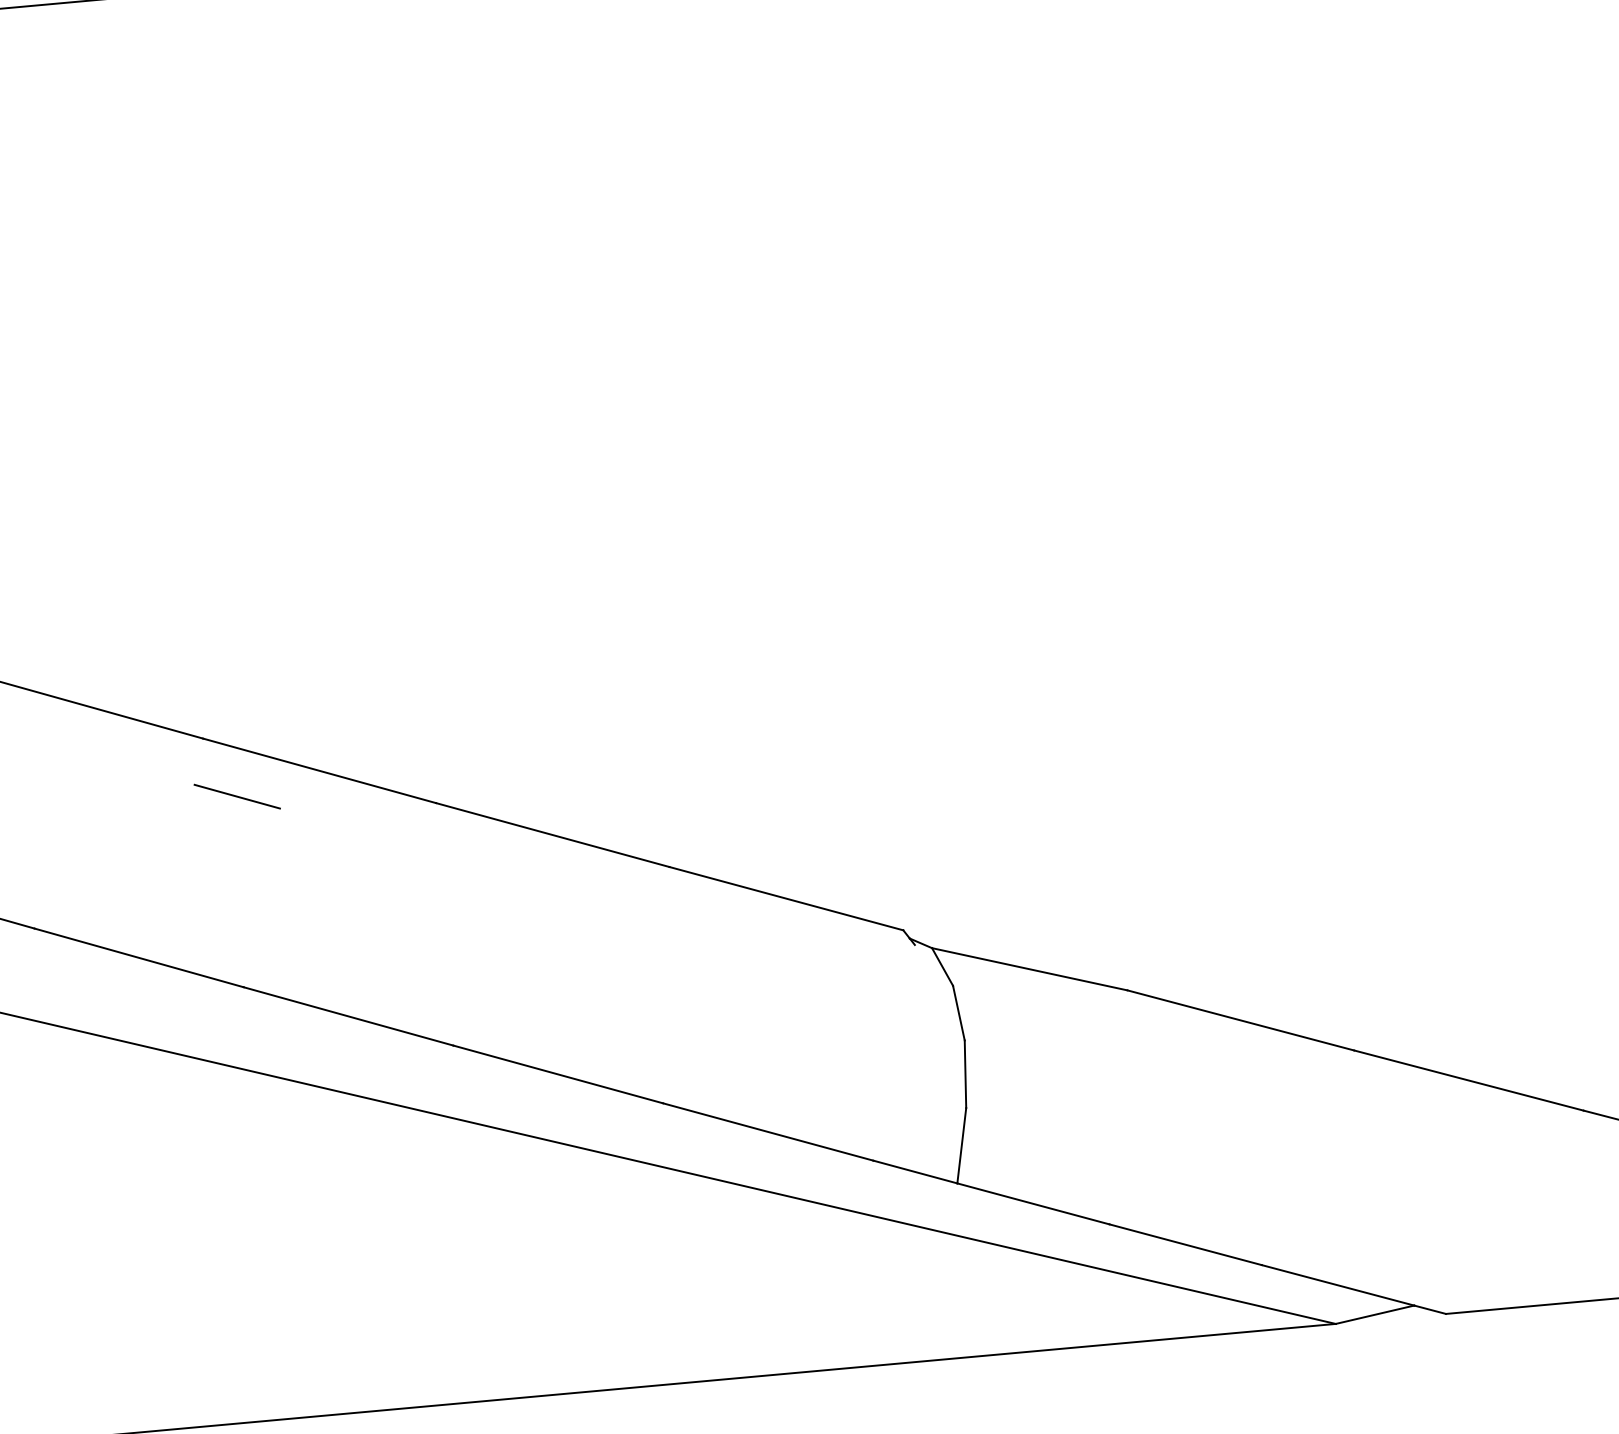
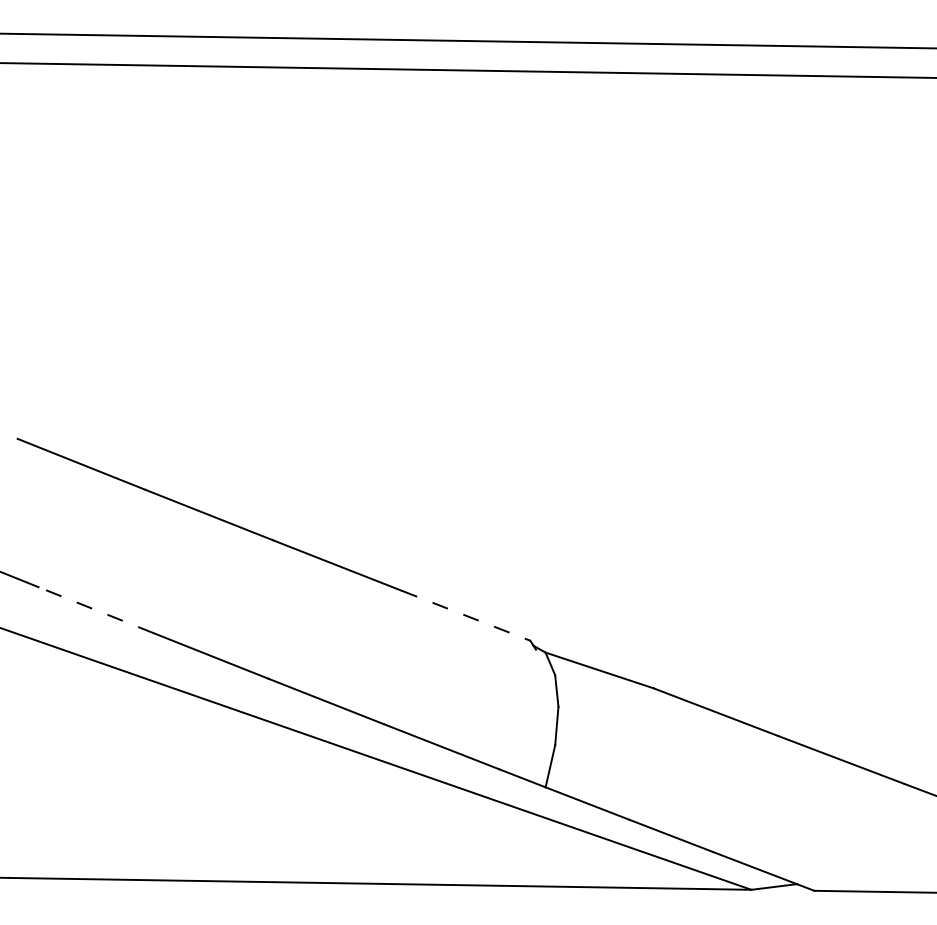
line: (235, 796) -> (160, 524), removed
line: (787, 898) -> (466, 615), solid -> dashed
line: (140, 958) -> (96, 610), solid -> dashed

